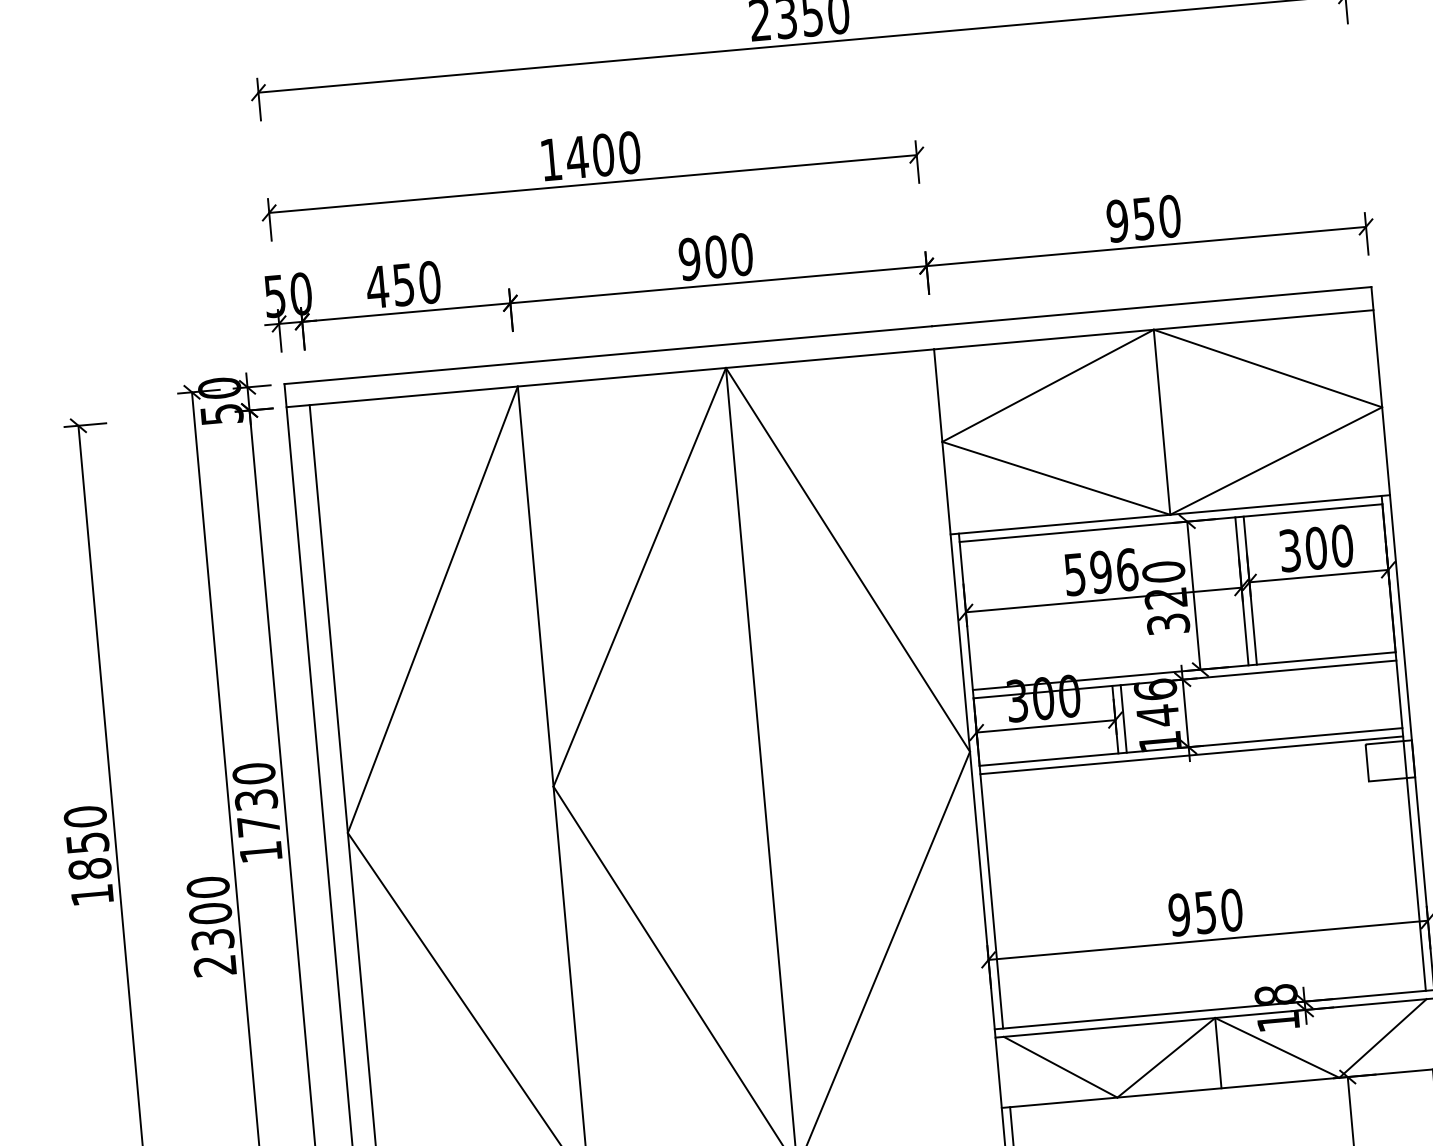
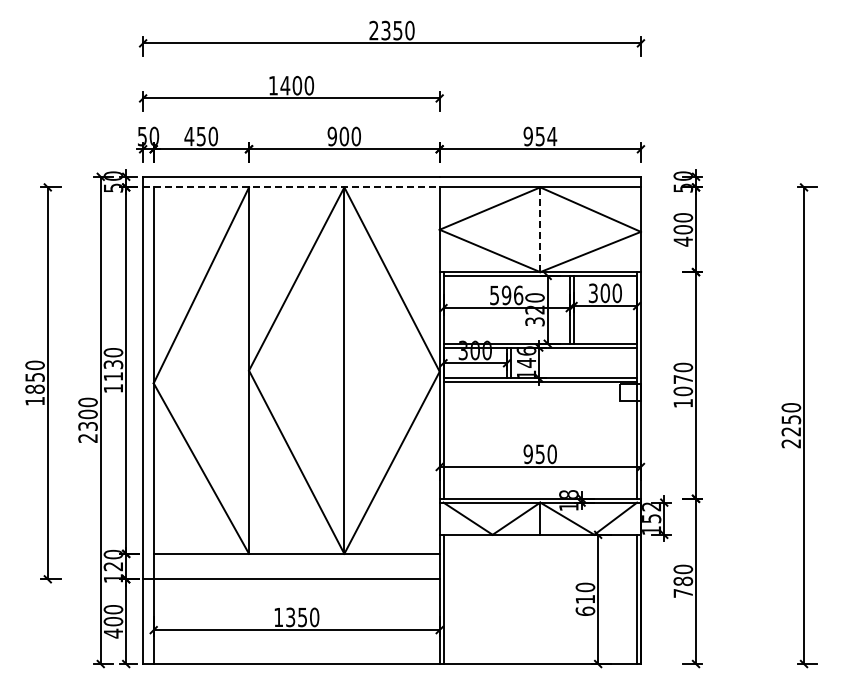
text: (1170, 216) -> (552, 136), 950 -> 954
line: (610, 378) -> (291, 187), solid -> dashed
line: (1162, 421) -> (540, 229), solid -> dashed
text: (258, 825) -> (113, 376), 1730 -> 1130

